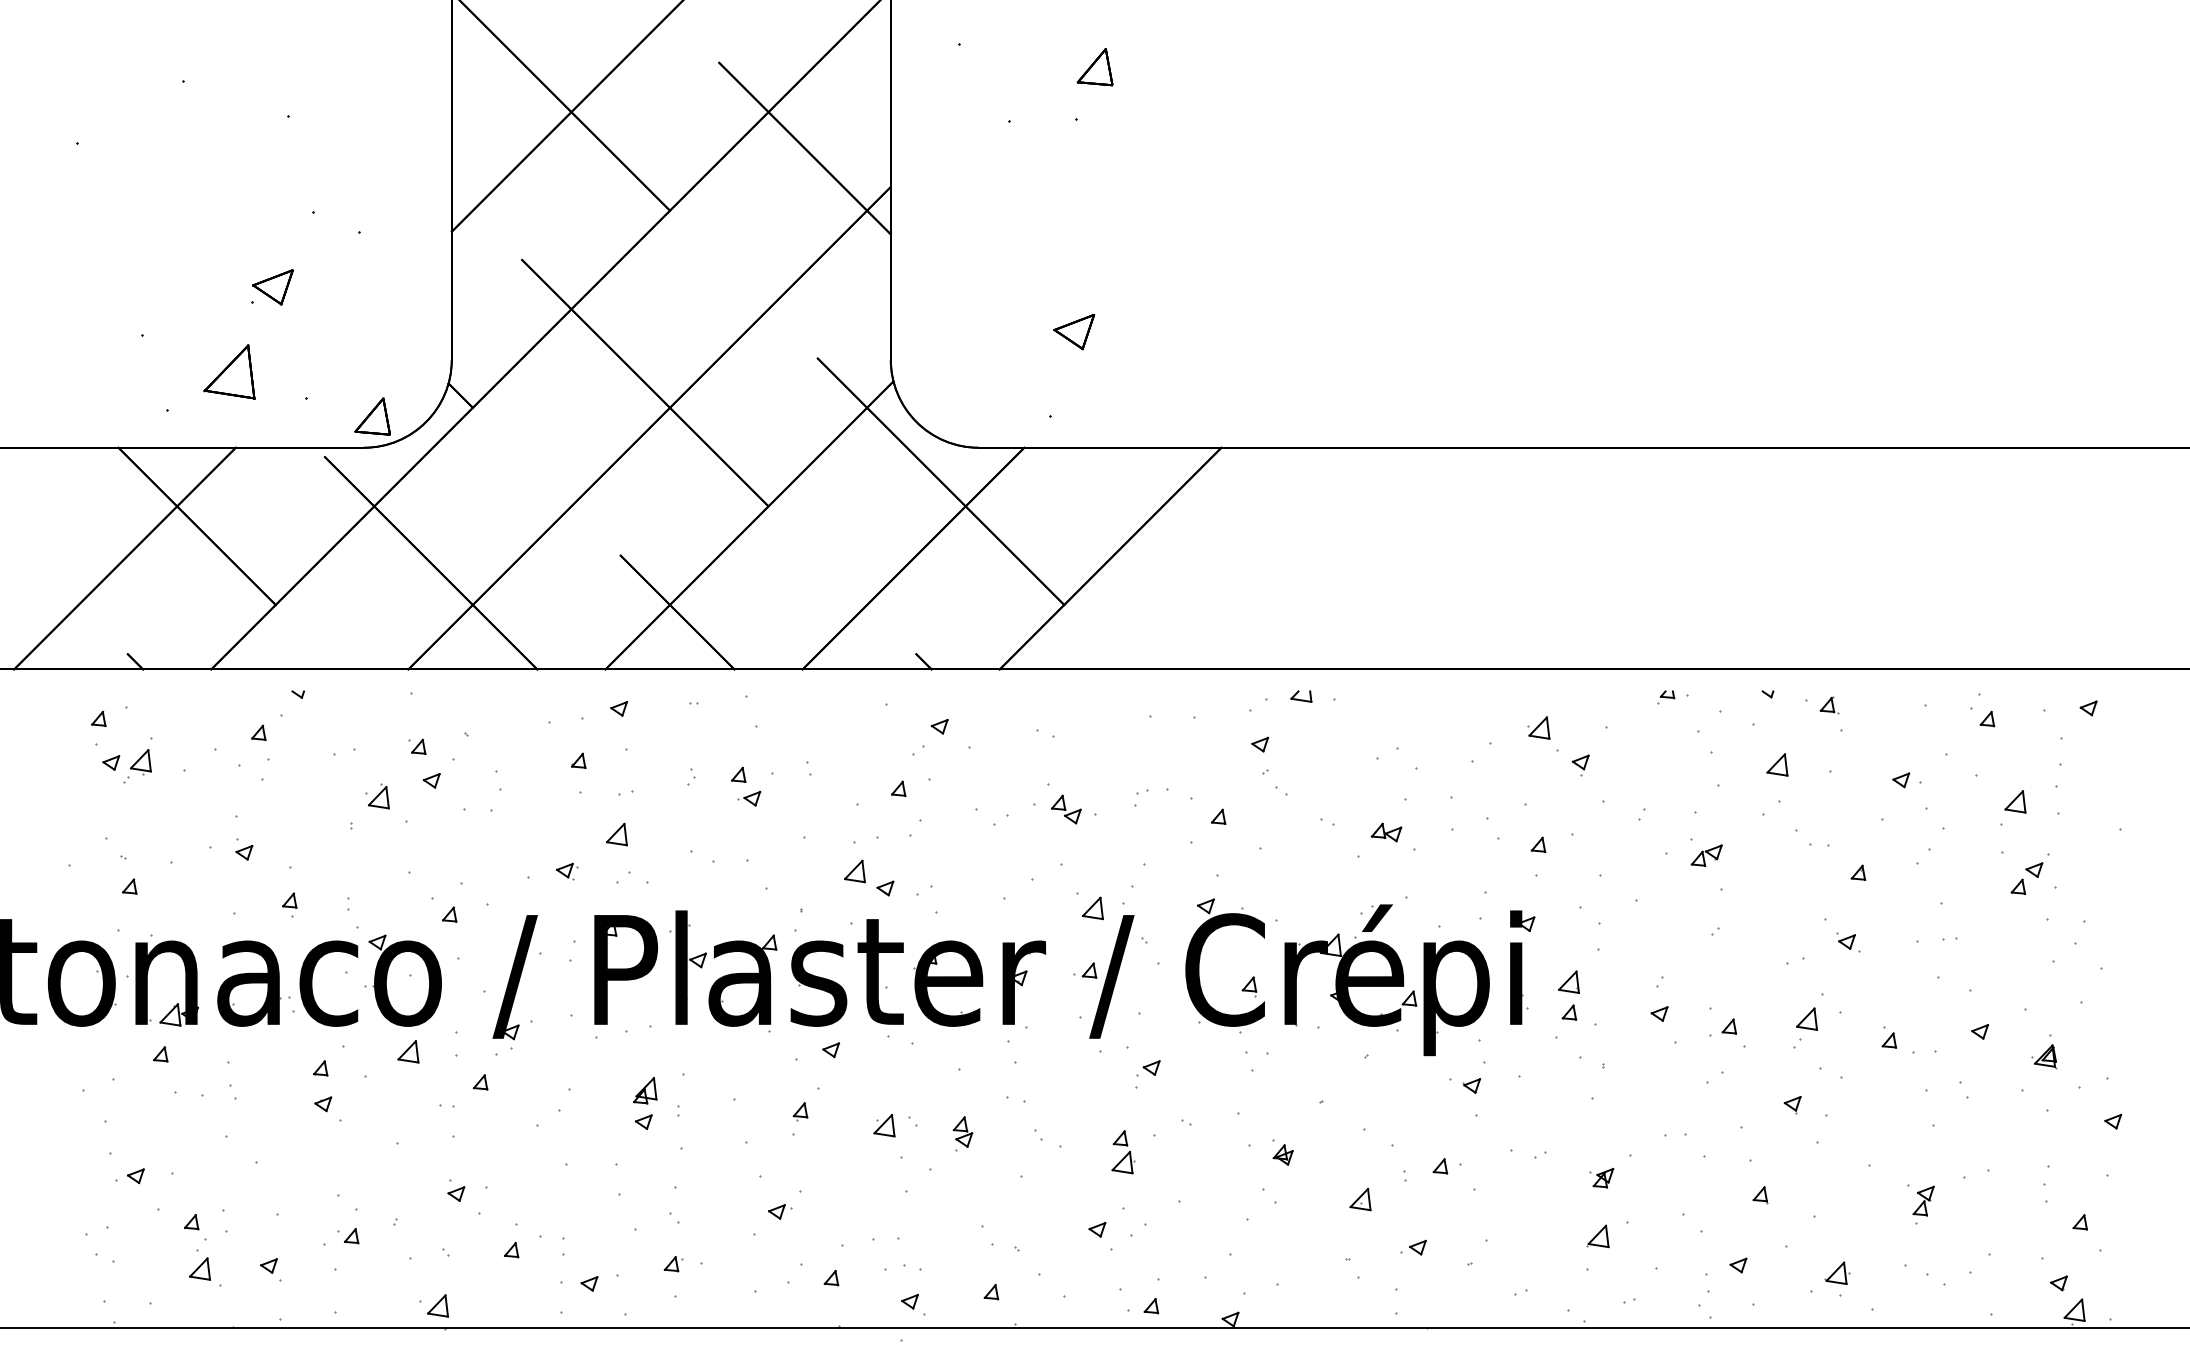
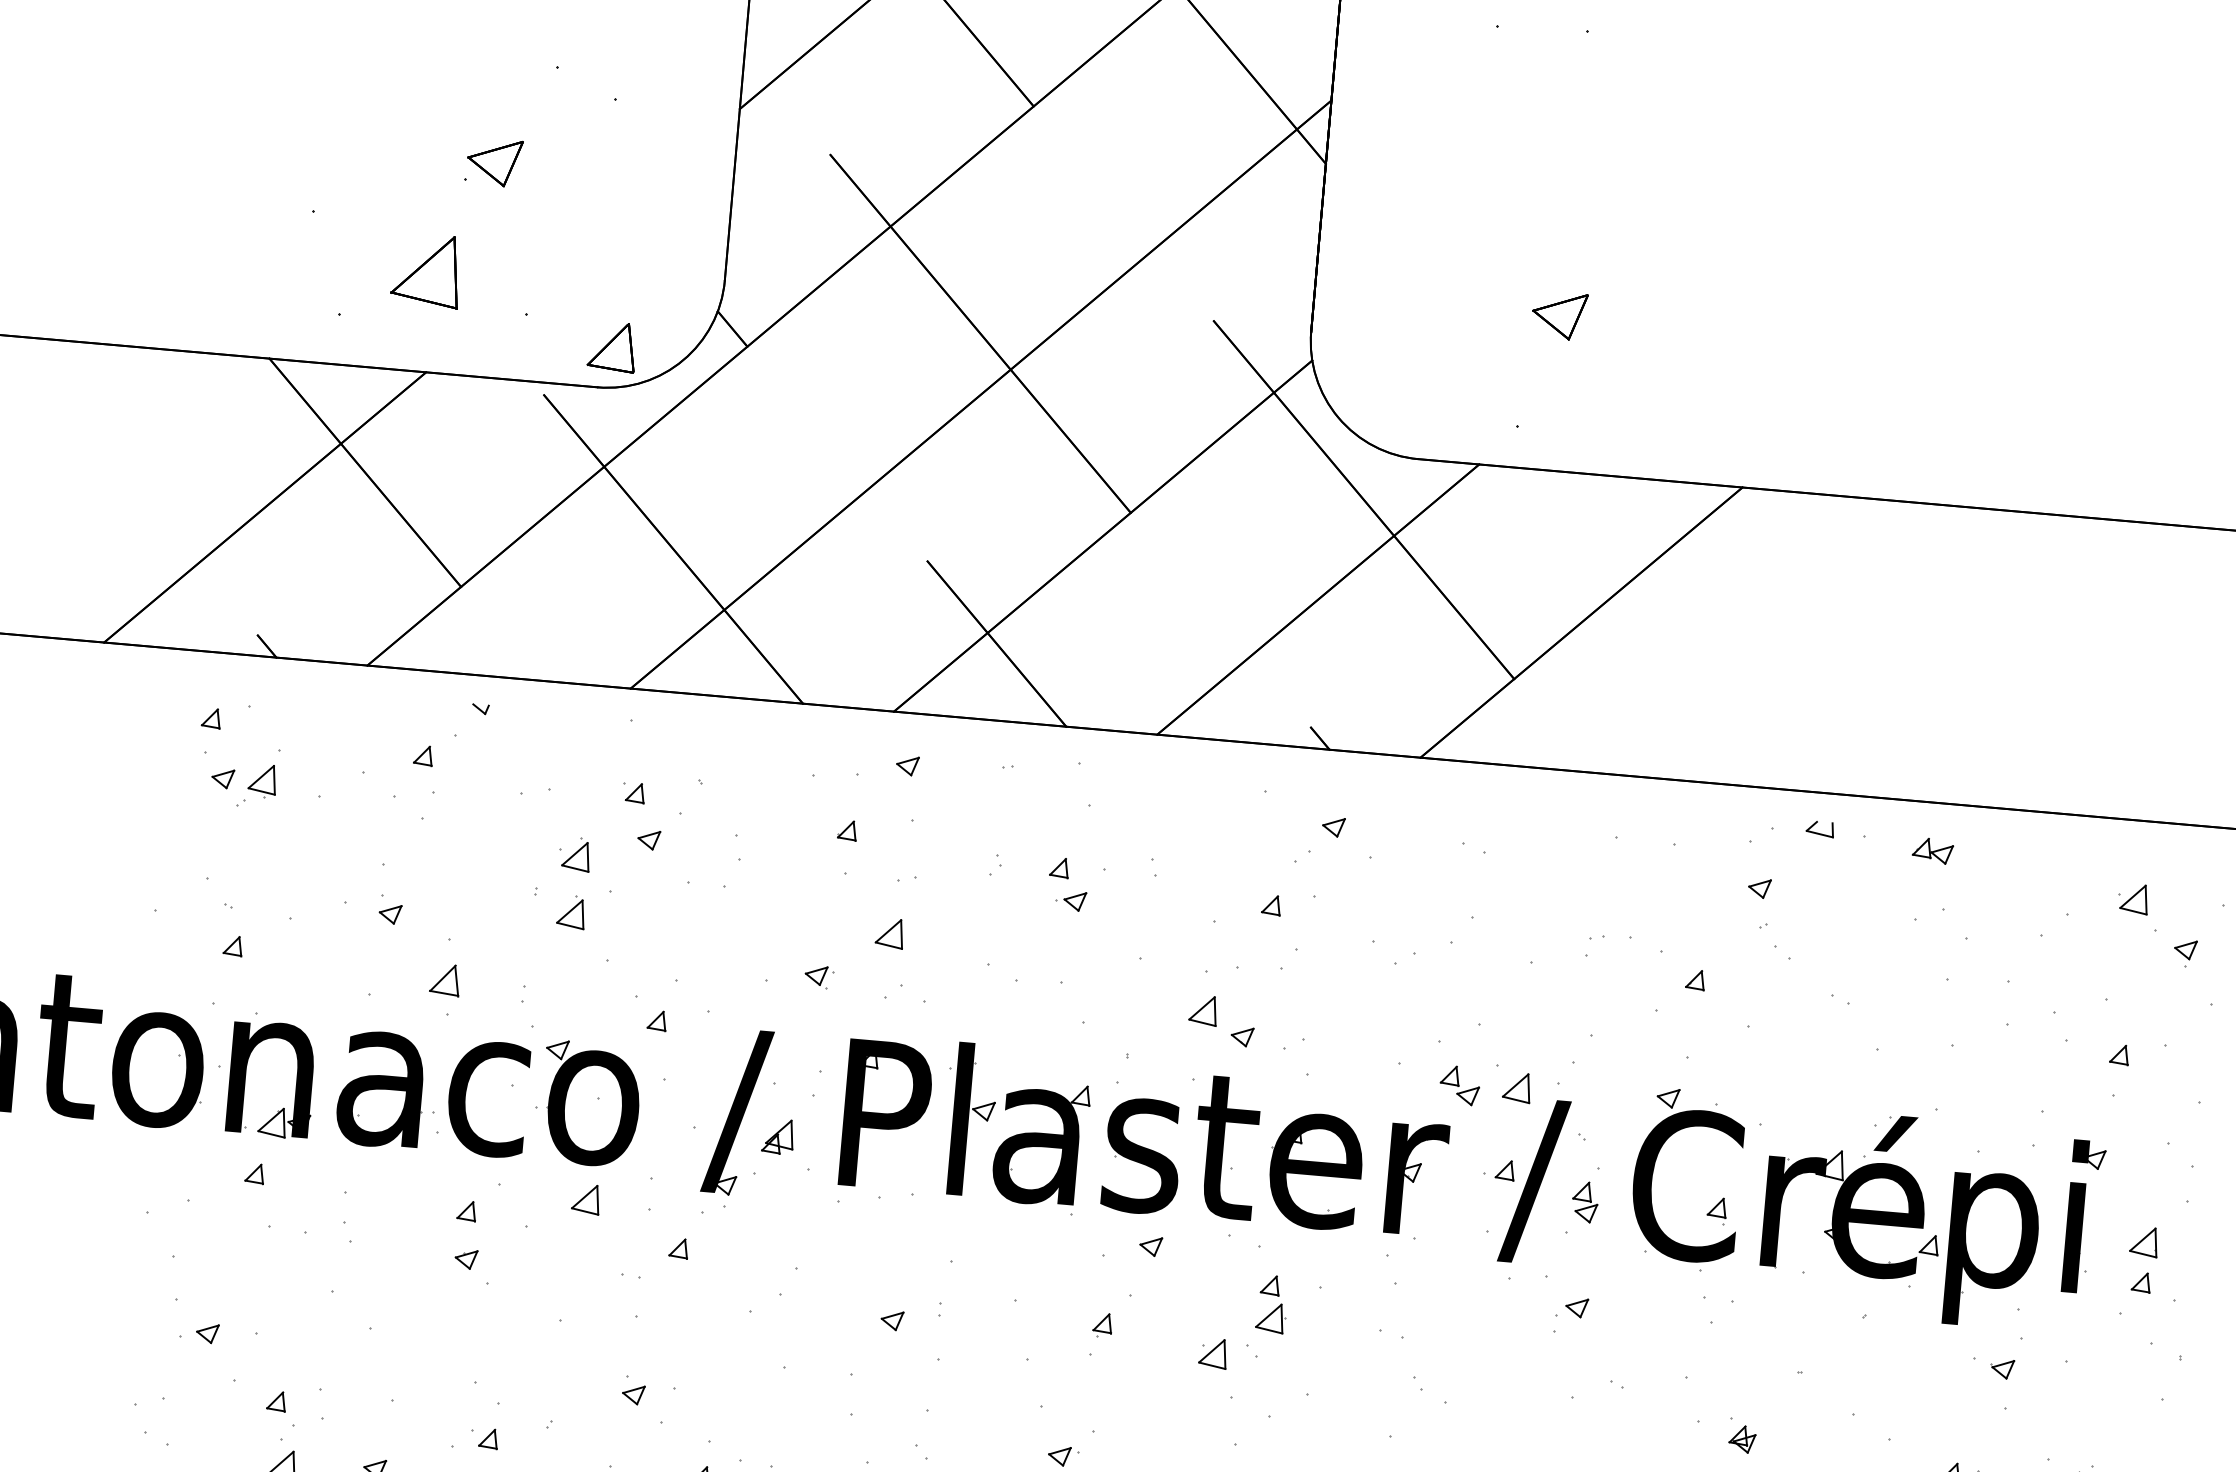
part: (1066, 809) -> (1460, 1085), moved
part: (1386, 832) -> (1932, 850), moved
part: (378, 839) -> (570, 912), added
part: (289, 904) -> (444, 988), size x1.6
part: (645, 1090) -> (778, 1136), moved
part: (962, 1131) -> (1584, 1201), moved
part: (1123, 1152) -> (1272, 1304), moved

